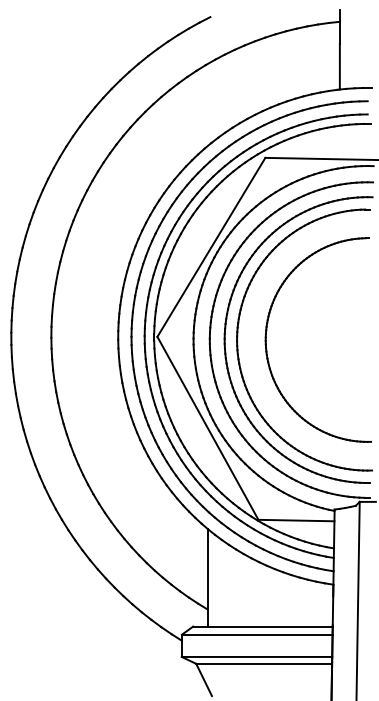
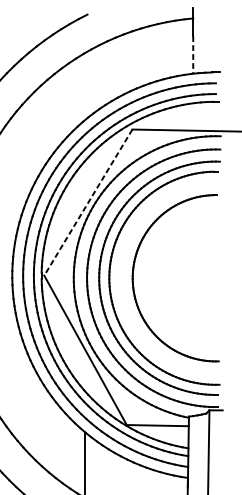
line: (339, 66) -> (192, 54), solid -> dashed
line: (211, 247) -> (88, 202), solid -> dashed

